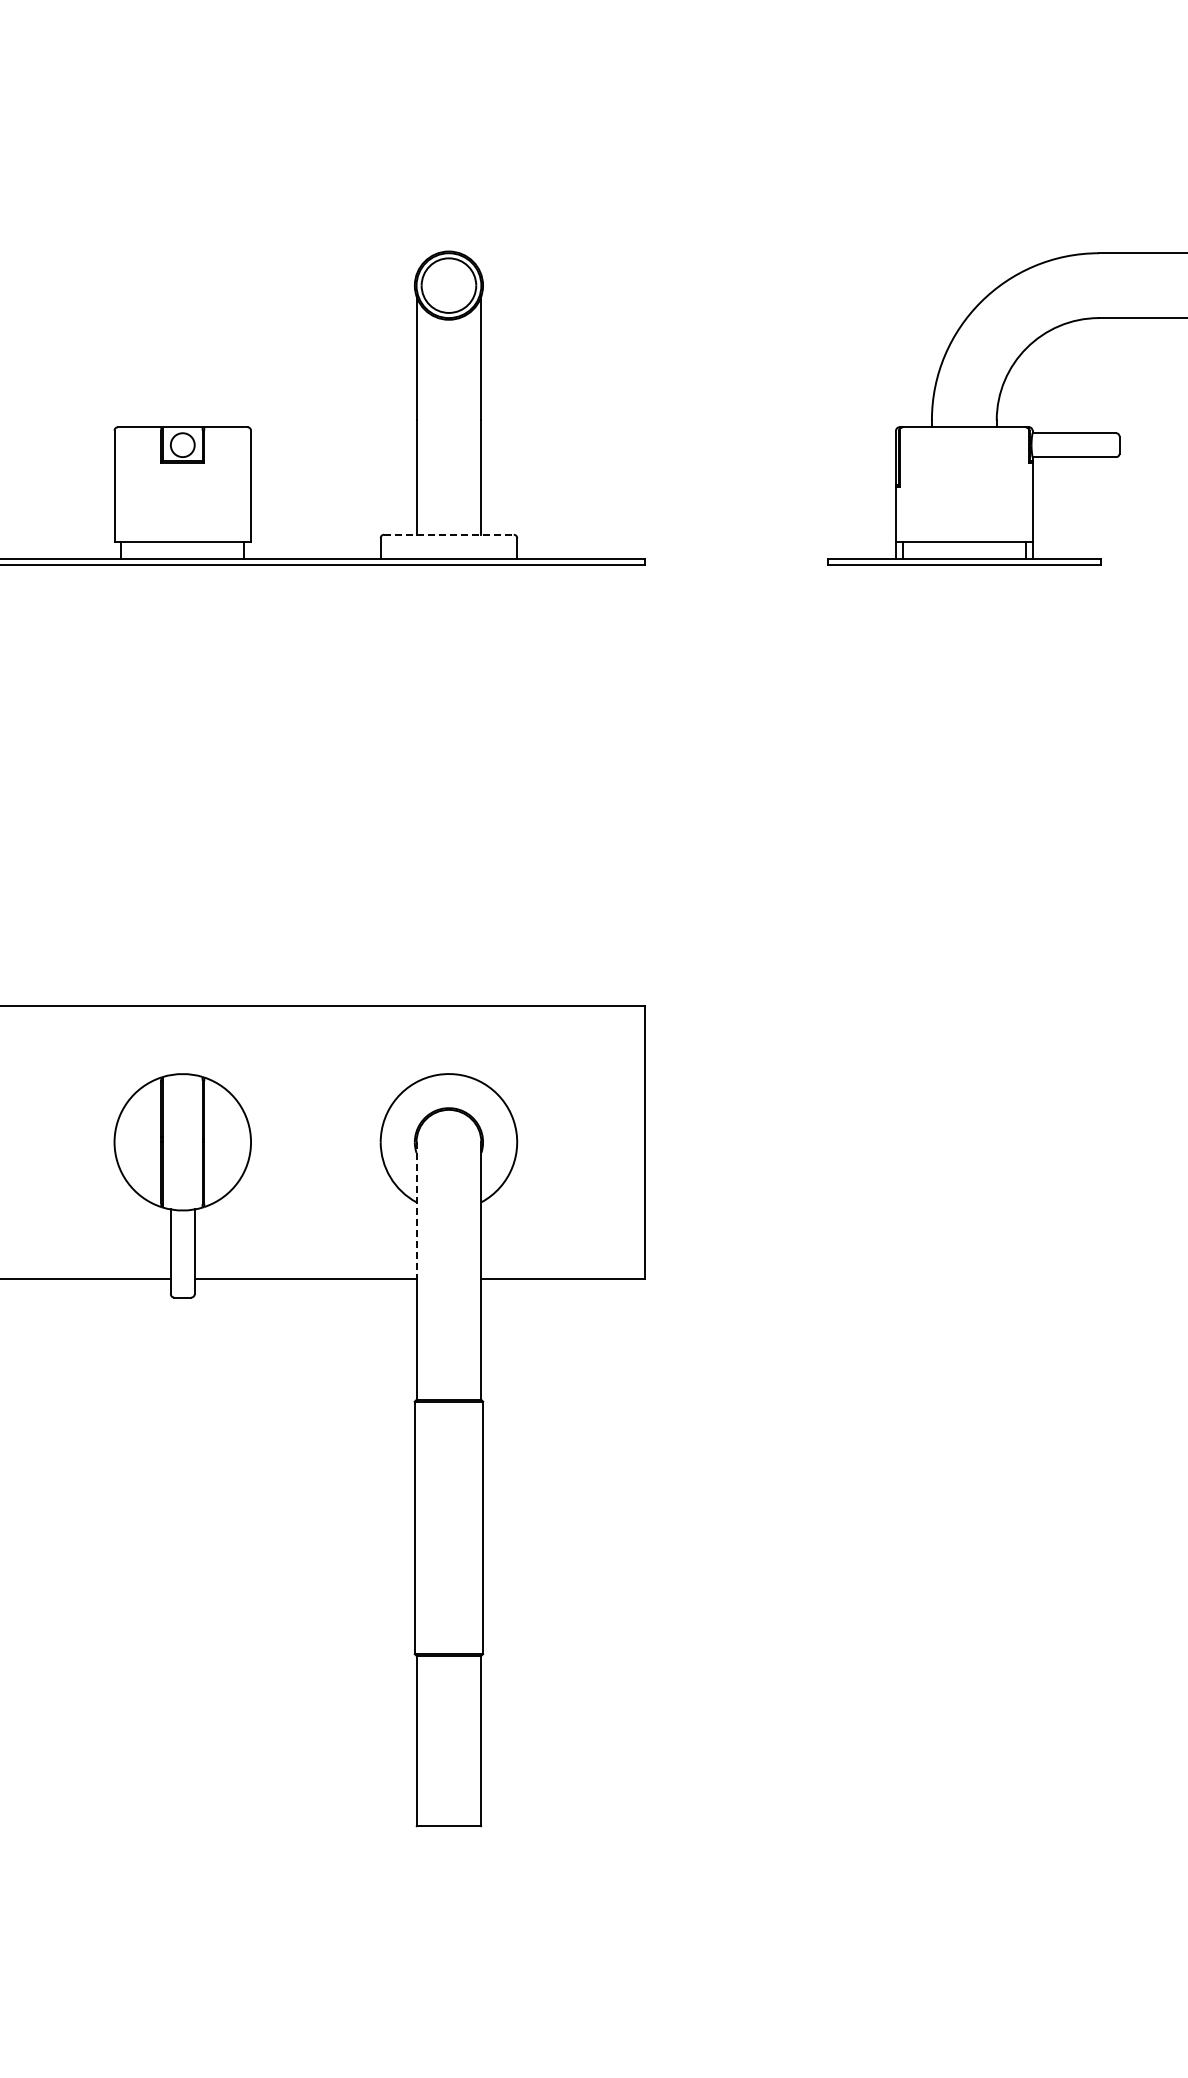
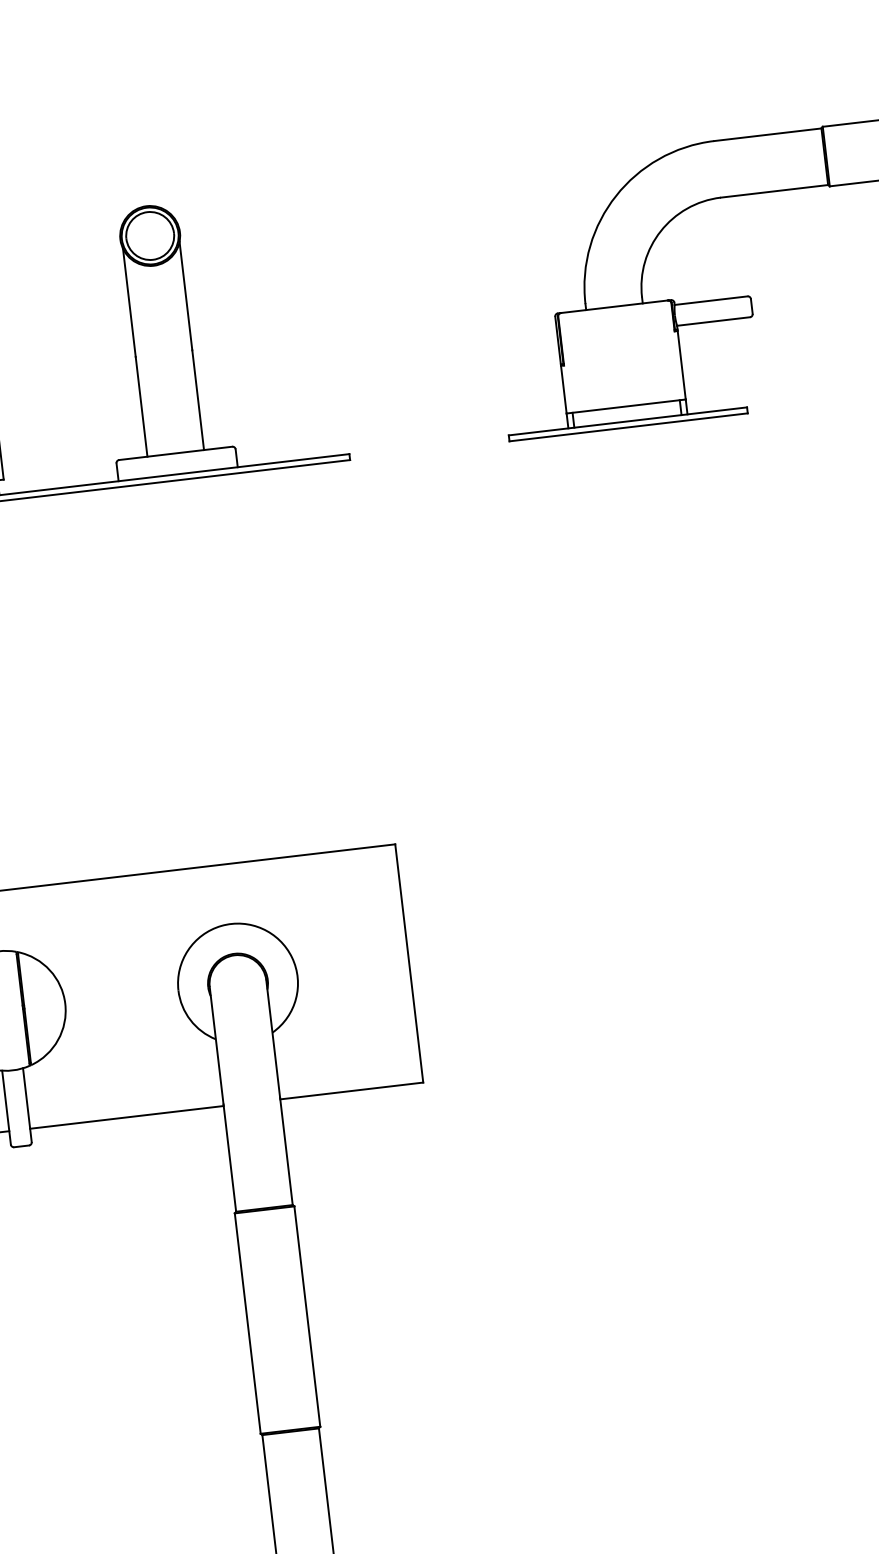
line: (448, 534) -> (175, 453), dashed -> solid
line: (416, 1210) -> (216, 1046), dashed -> solid

